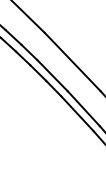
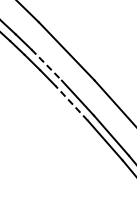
line: (52, 76) -> (46, 65), solid -> dashed
line: (77, 114) -> (71, 103), solid -> dashed

